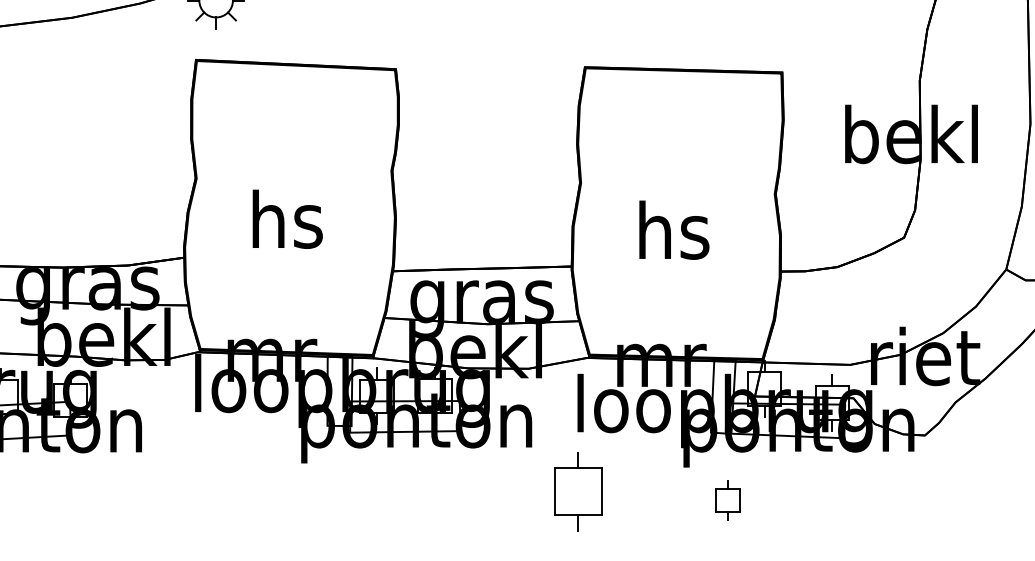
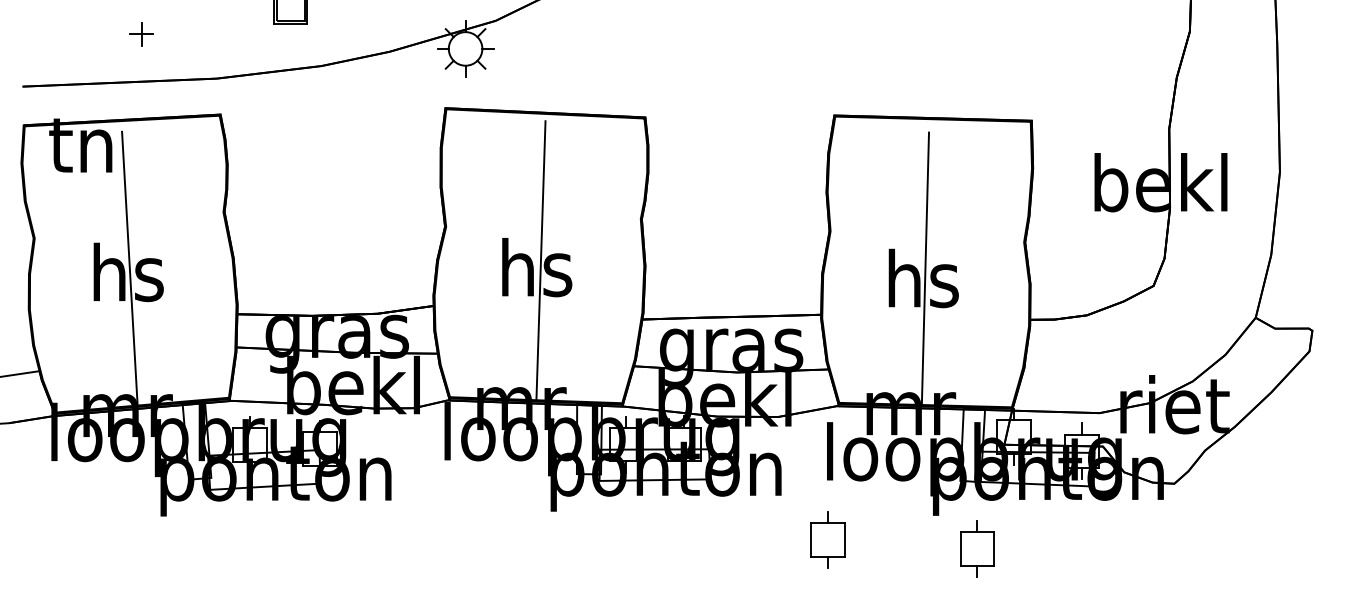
line: (291, 212) -> (540, 260), added
line: (676, 219) -> (925, 267), added
part: (578, 491) -> (827, 539), size x0.71
part: (728, 500) -> (977, 548), size x1.43

